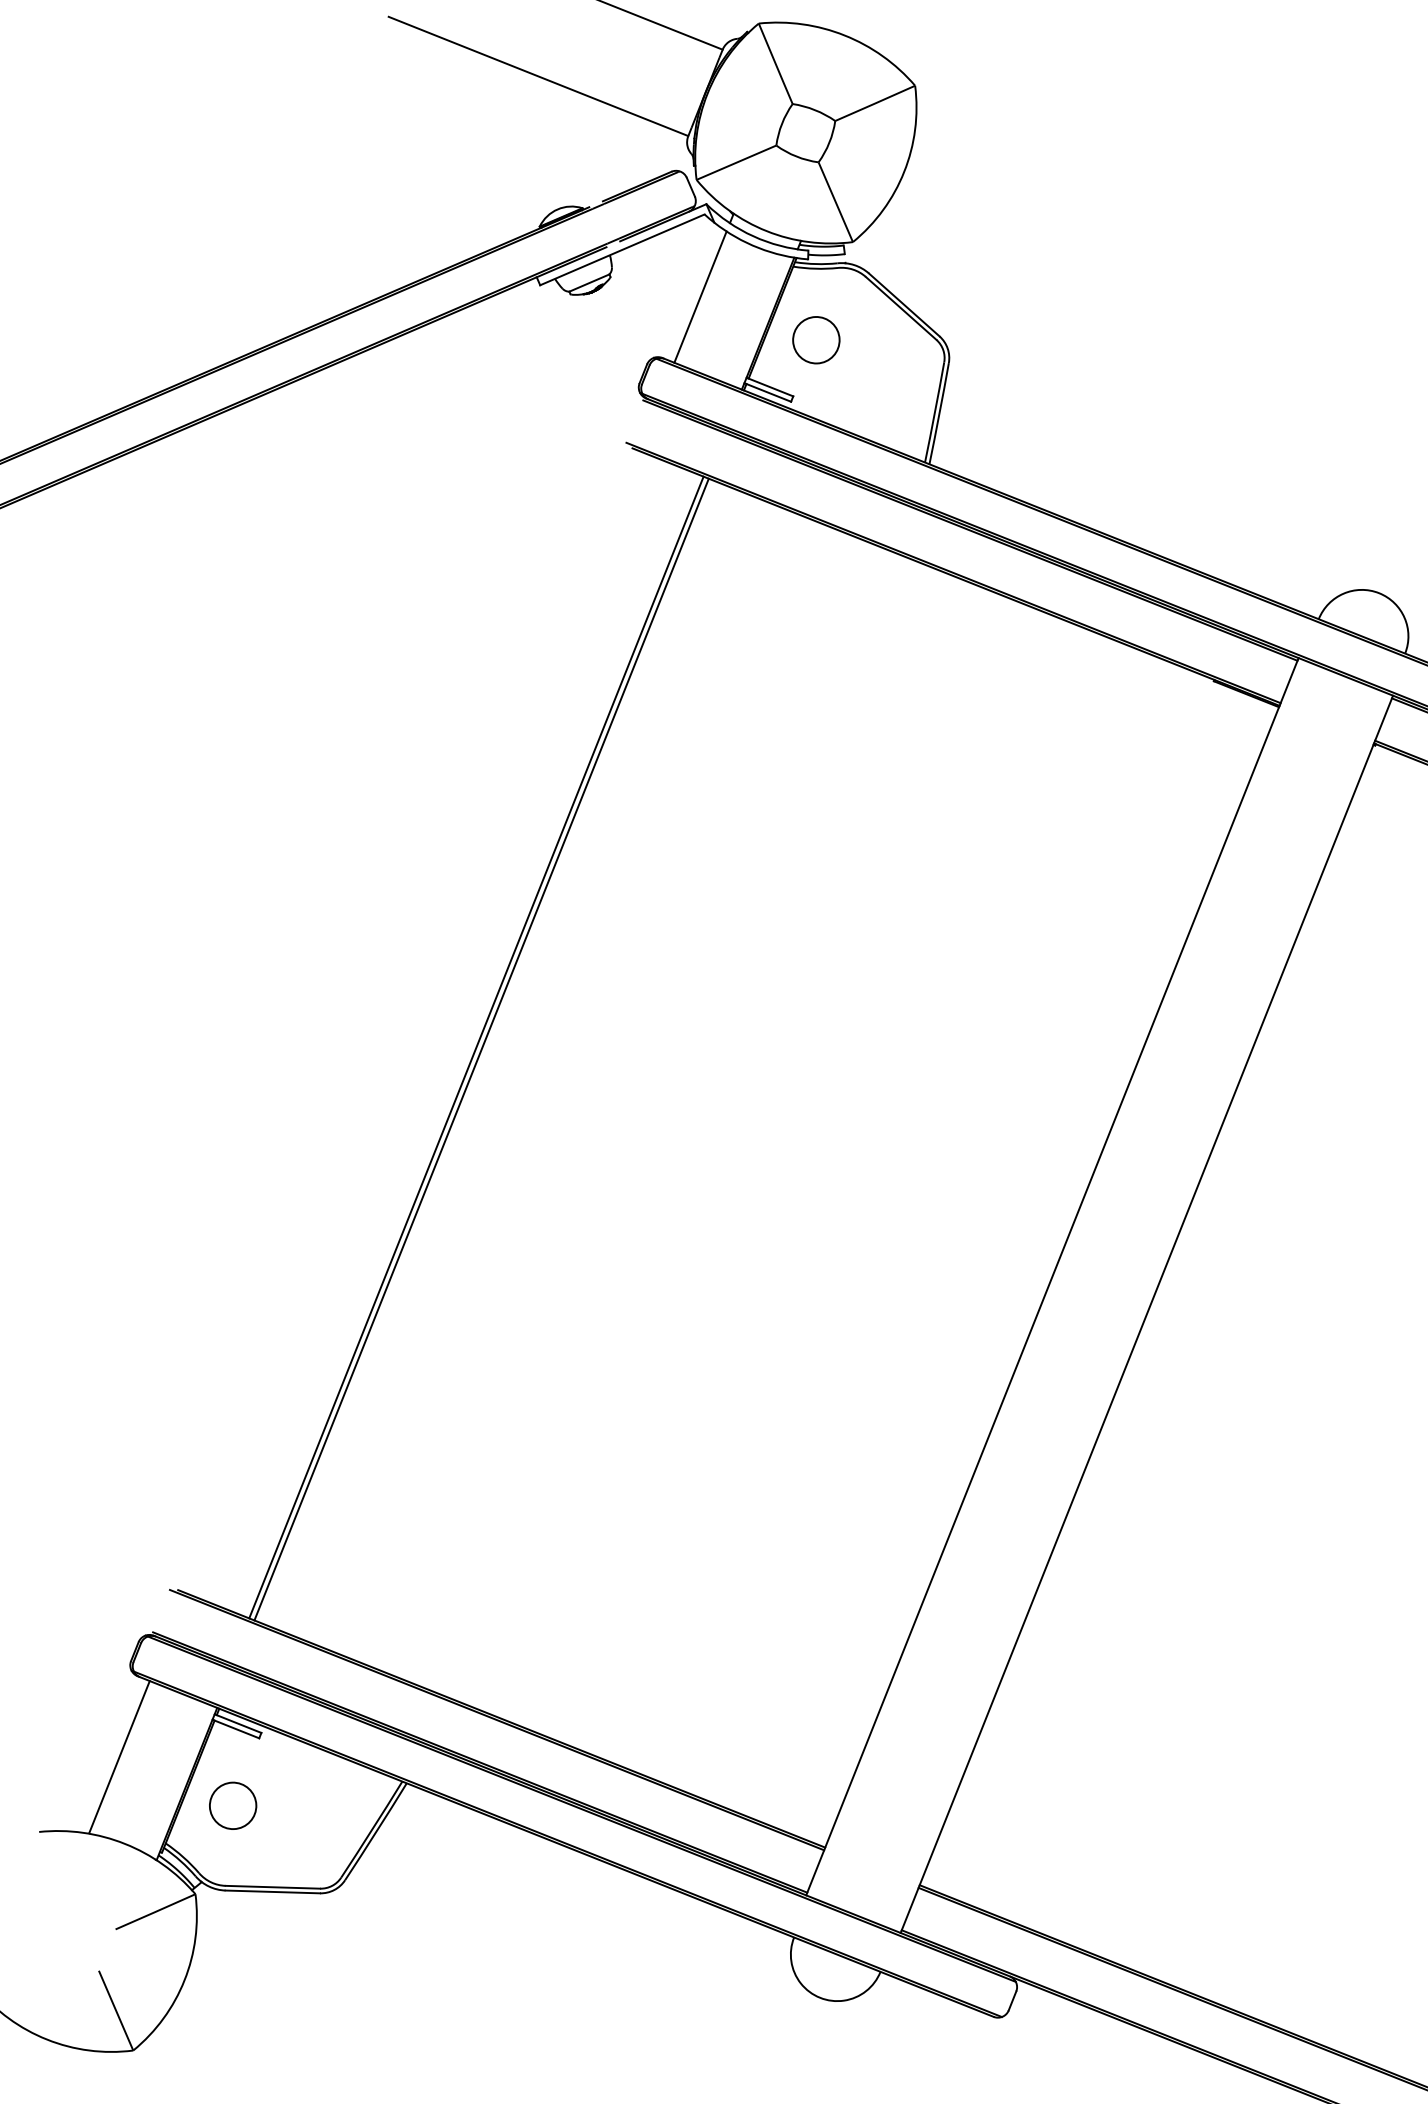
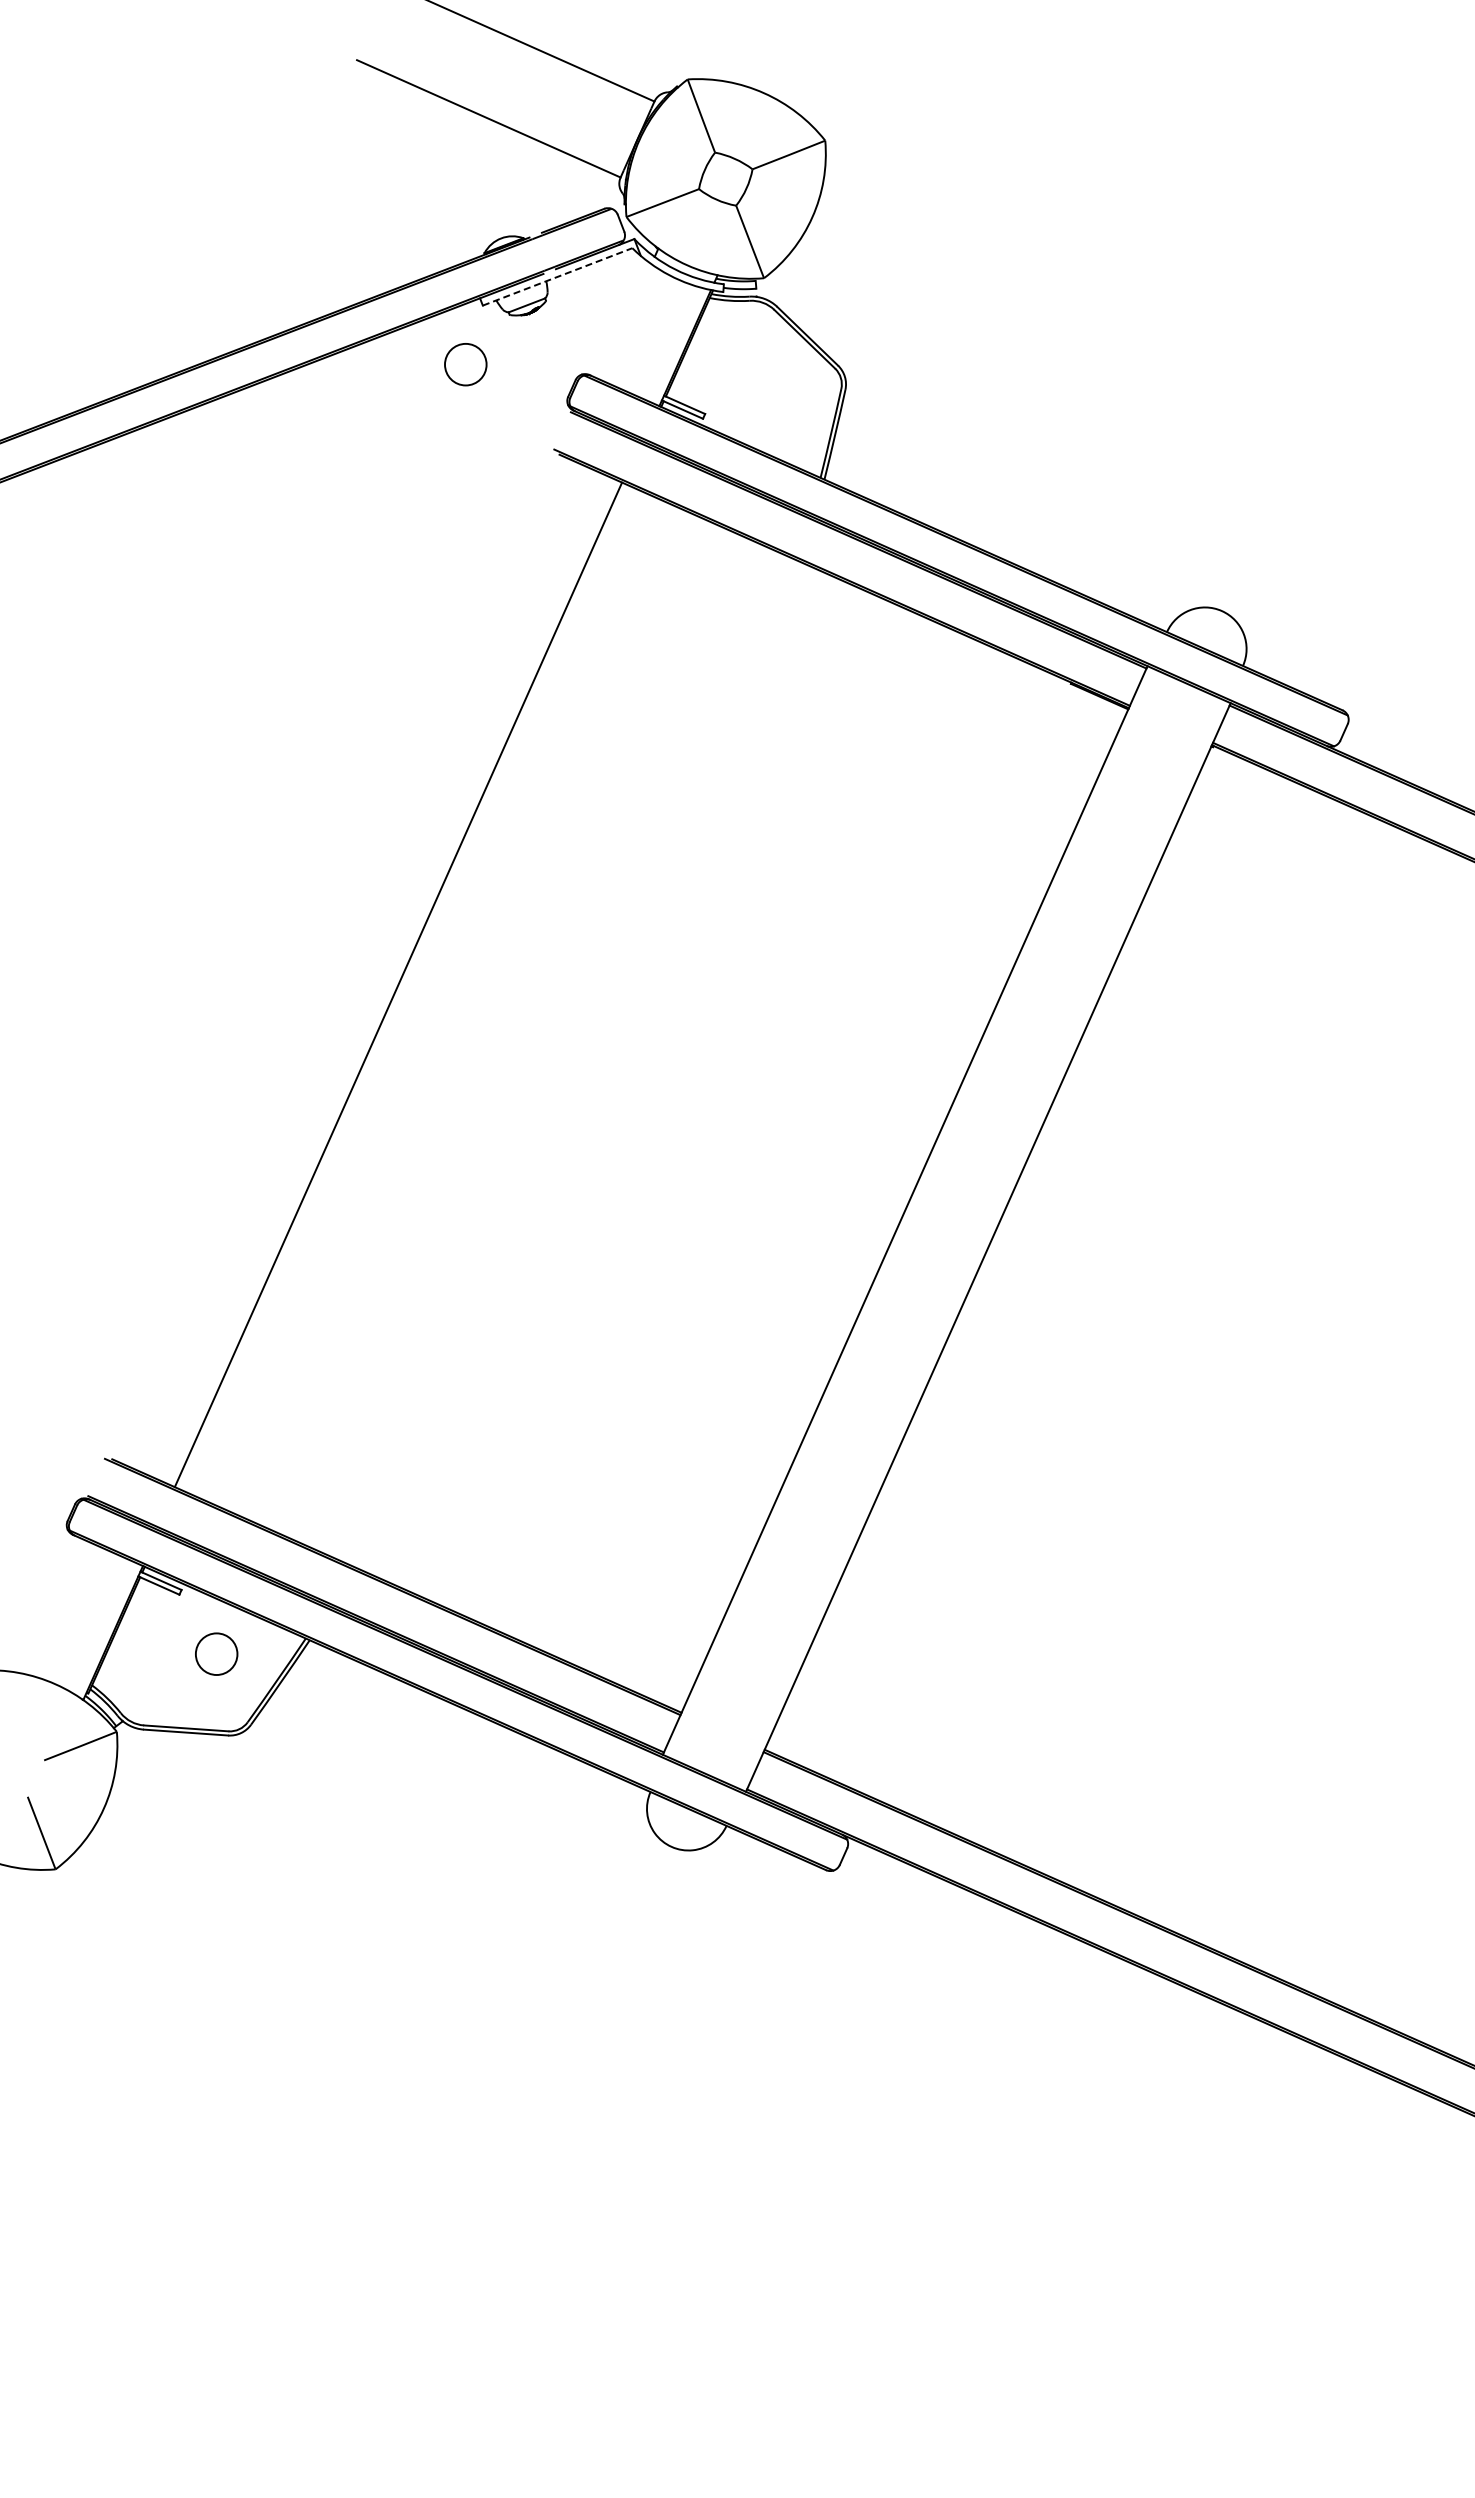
line: (623, 249) -> (558, 276), solid -> dashed
line: (700, 296) -> (625, 321), removed
circle: (816, 340) -> (465, 364), moved
line: (481, 1049) -> (402, 986), removed
line: (119, 1757) -> (53, 1606), removed
circle: (232, 1805) -> (216, 1653), moved

